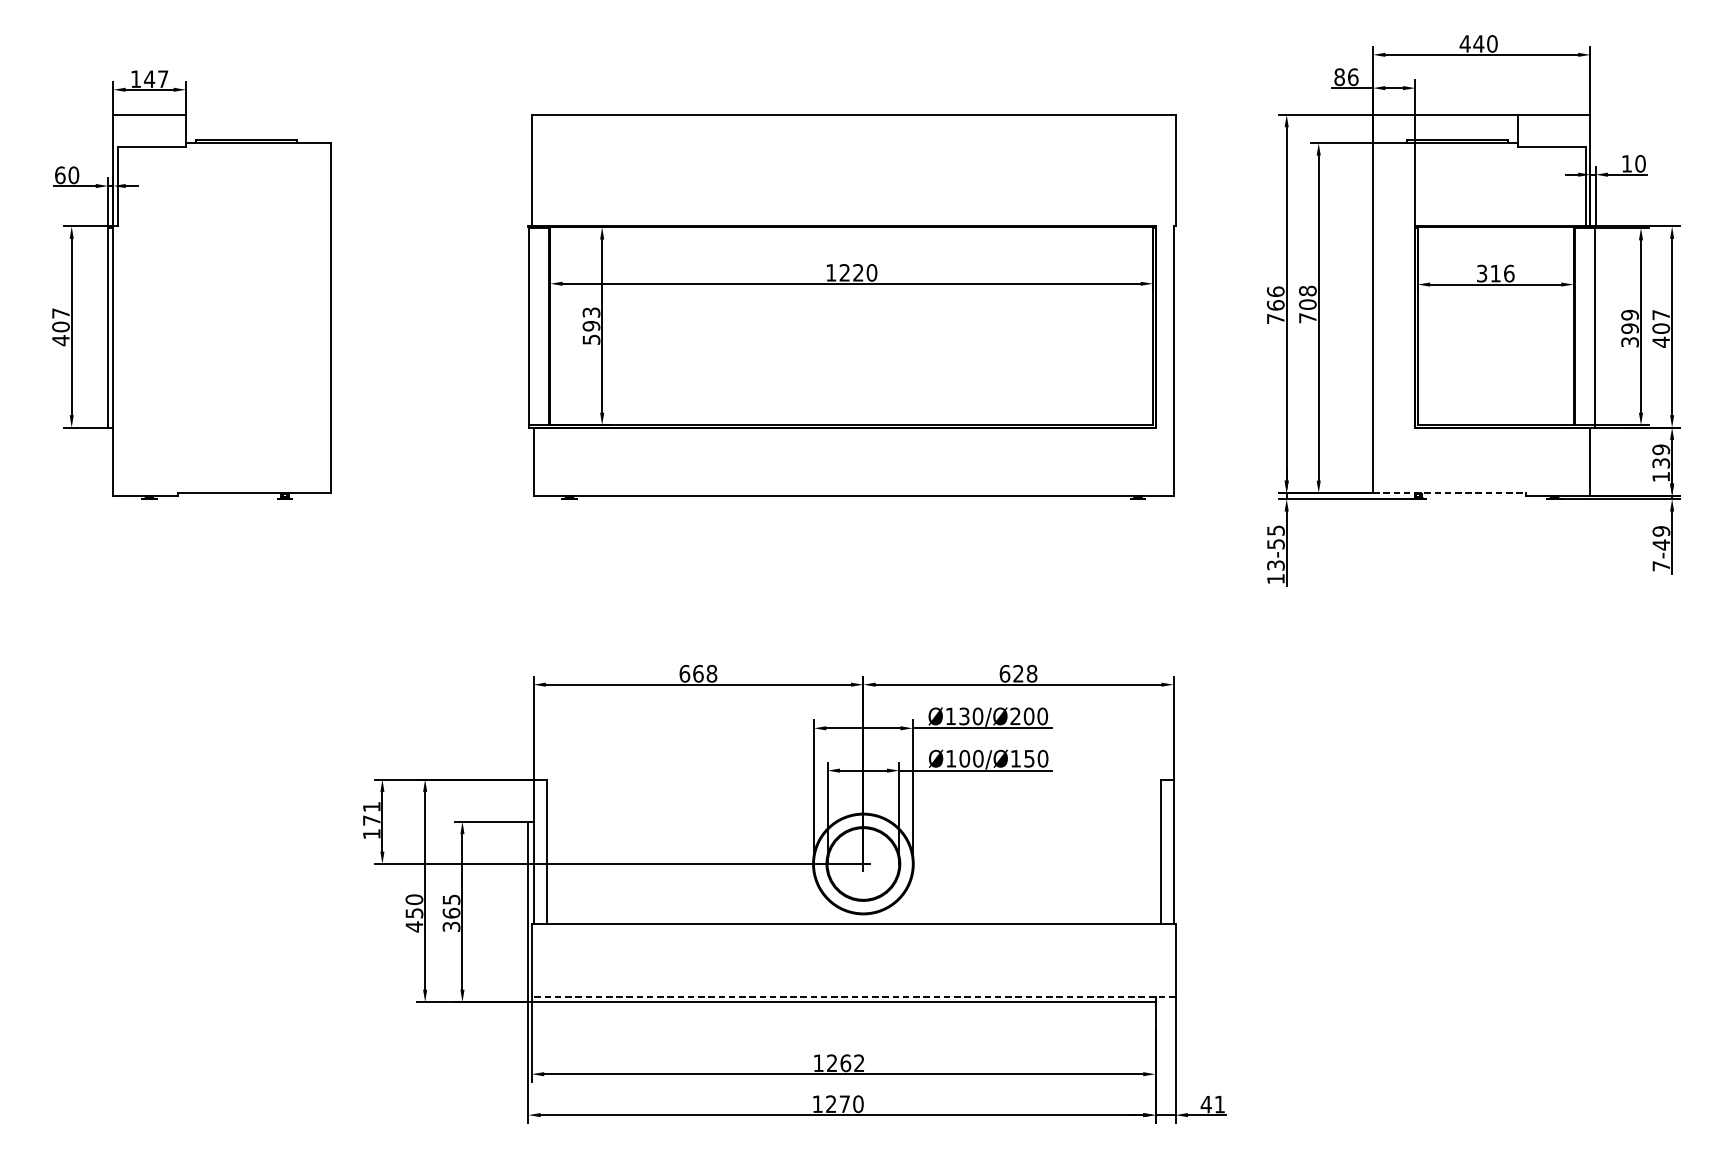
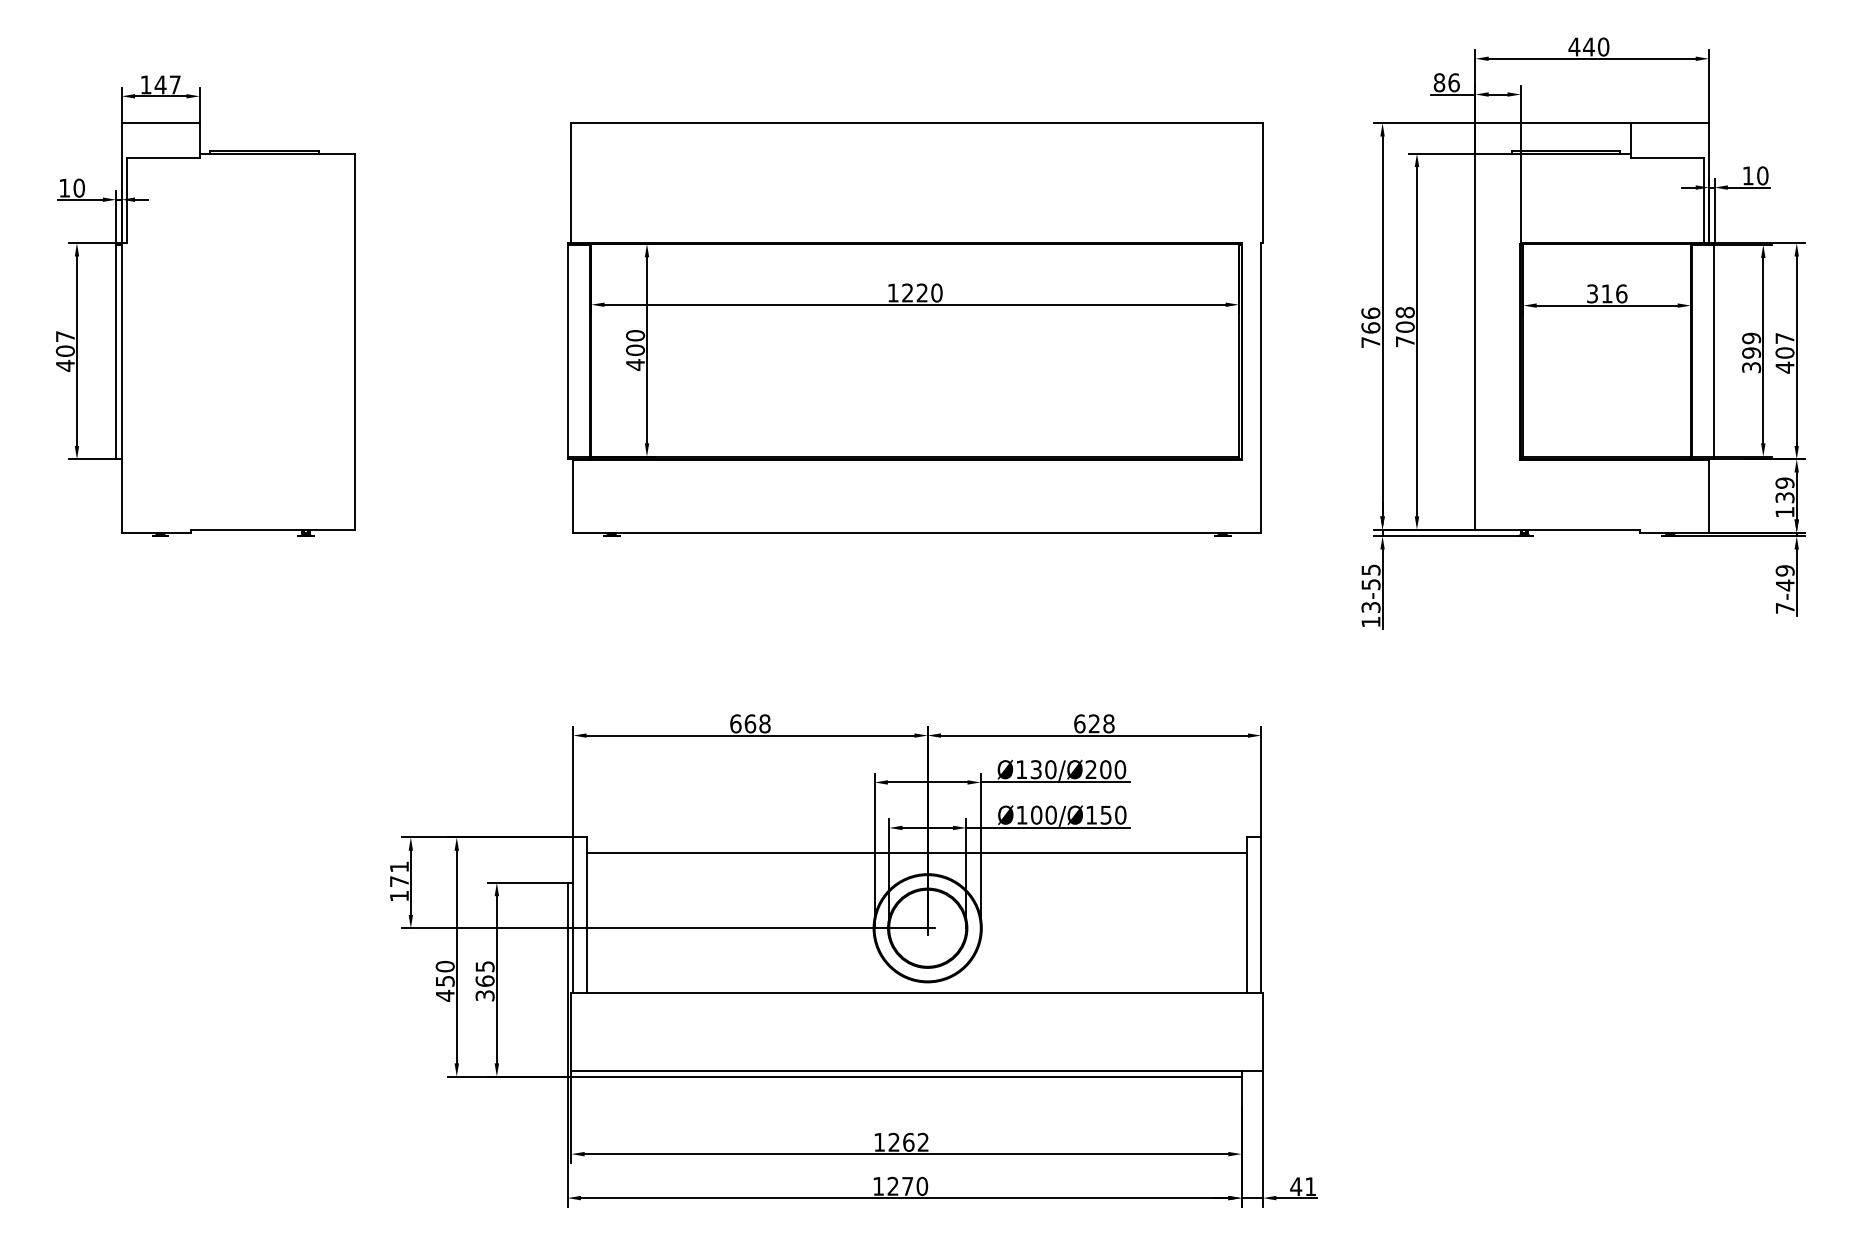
text: (60, 174) -> (64, 187), 60 -> 10
text: (591, 326) -> (635, 350), 593 -> 400
line: (1450, 492) -> (1558, 529), dashed -> solid
line: (853, 794) -> (917, 853), added
line: (853, 997) -> (917, 1071), dashed -> solid

